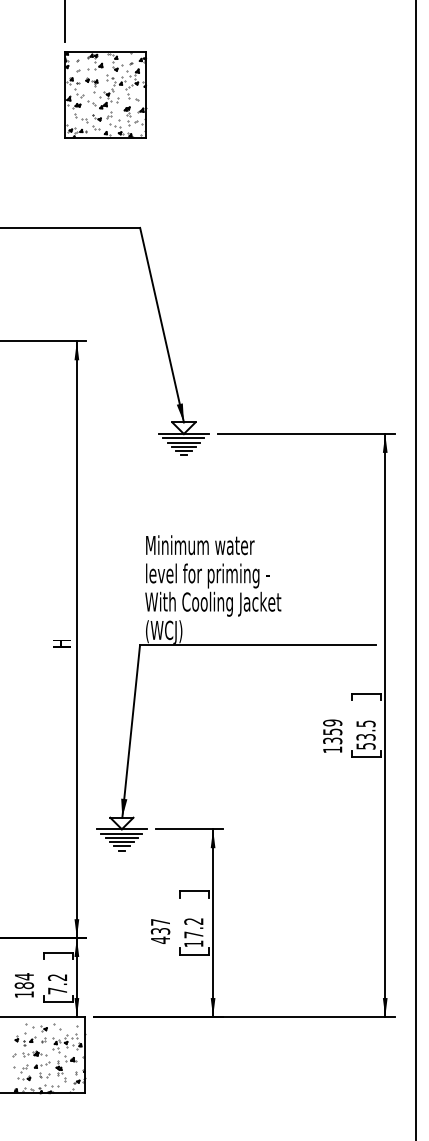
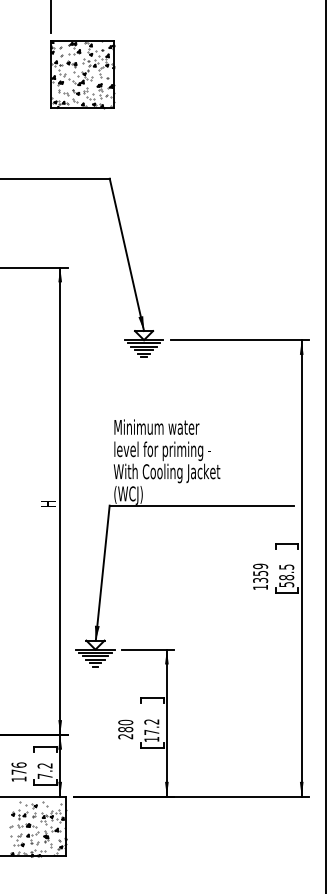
text: (365, 737) -> (286, 577), 53.5 -> 58.5
text: (160, 931) -> (125, 729), 437 -> 280
text: (23, 980) -> (18, 768), 184 -> 176

